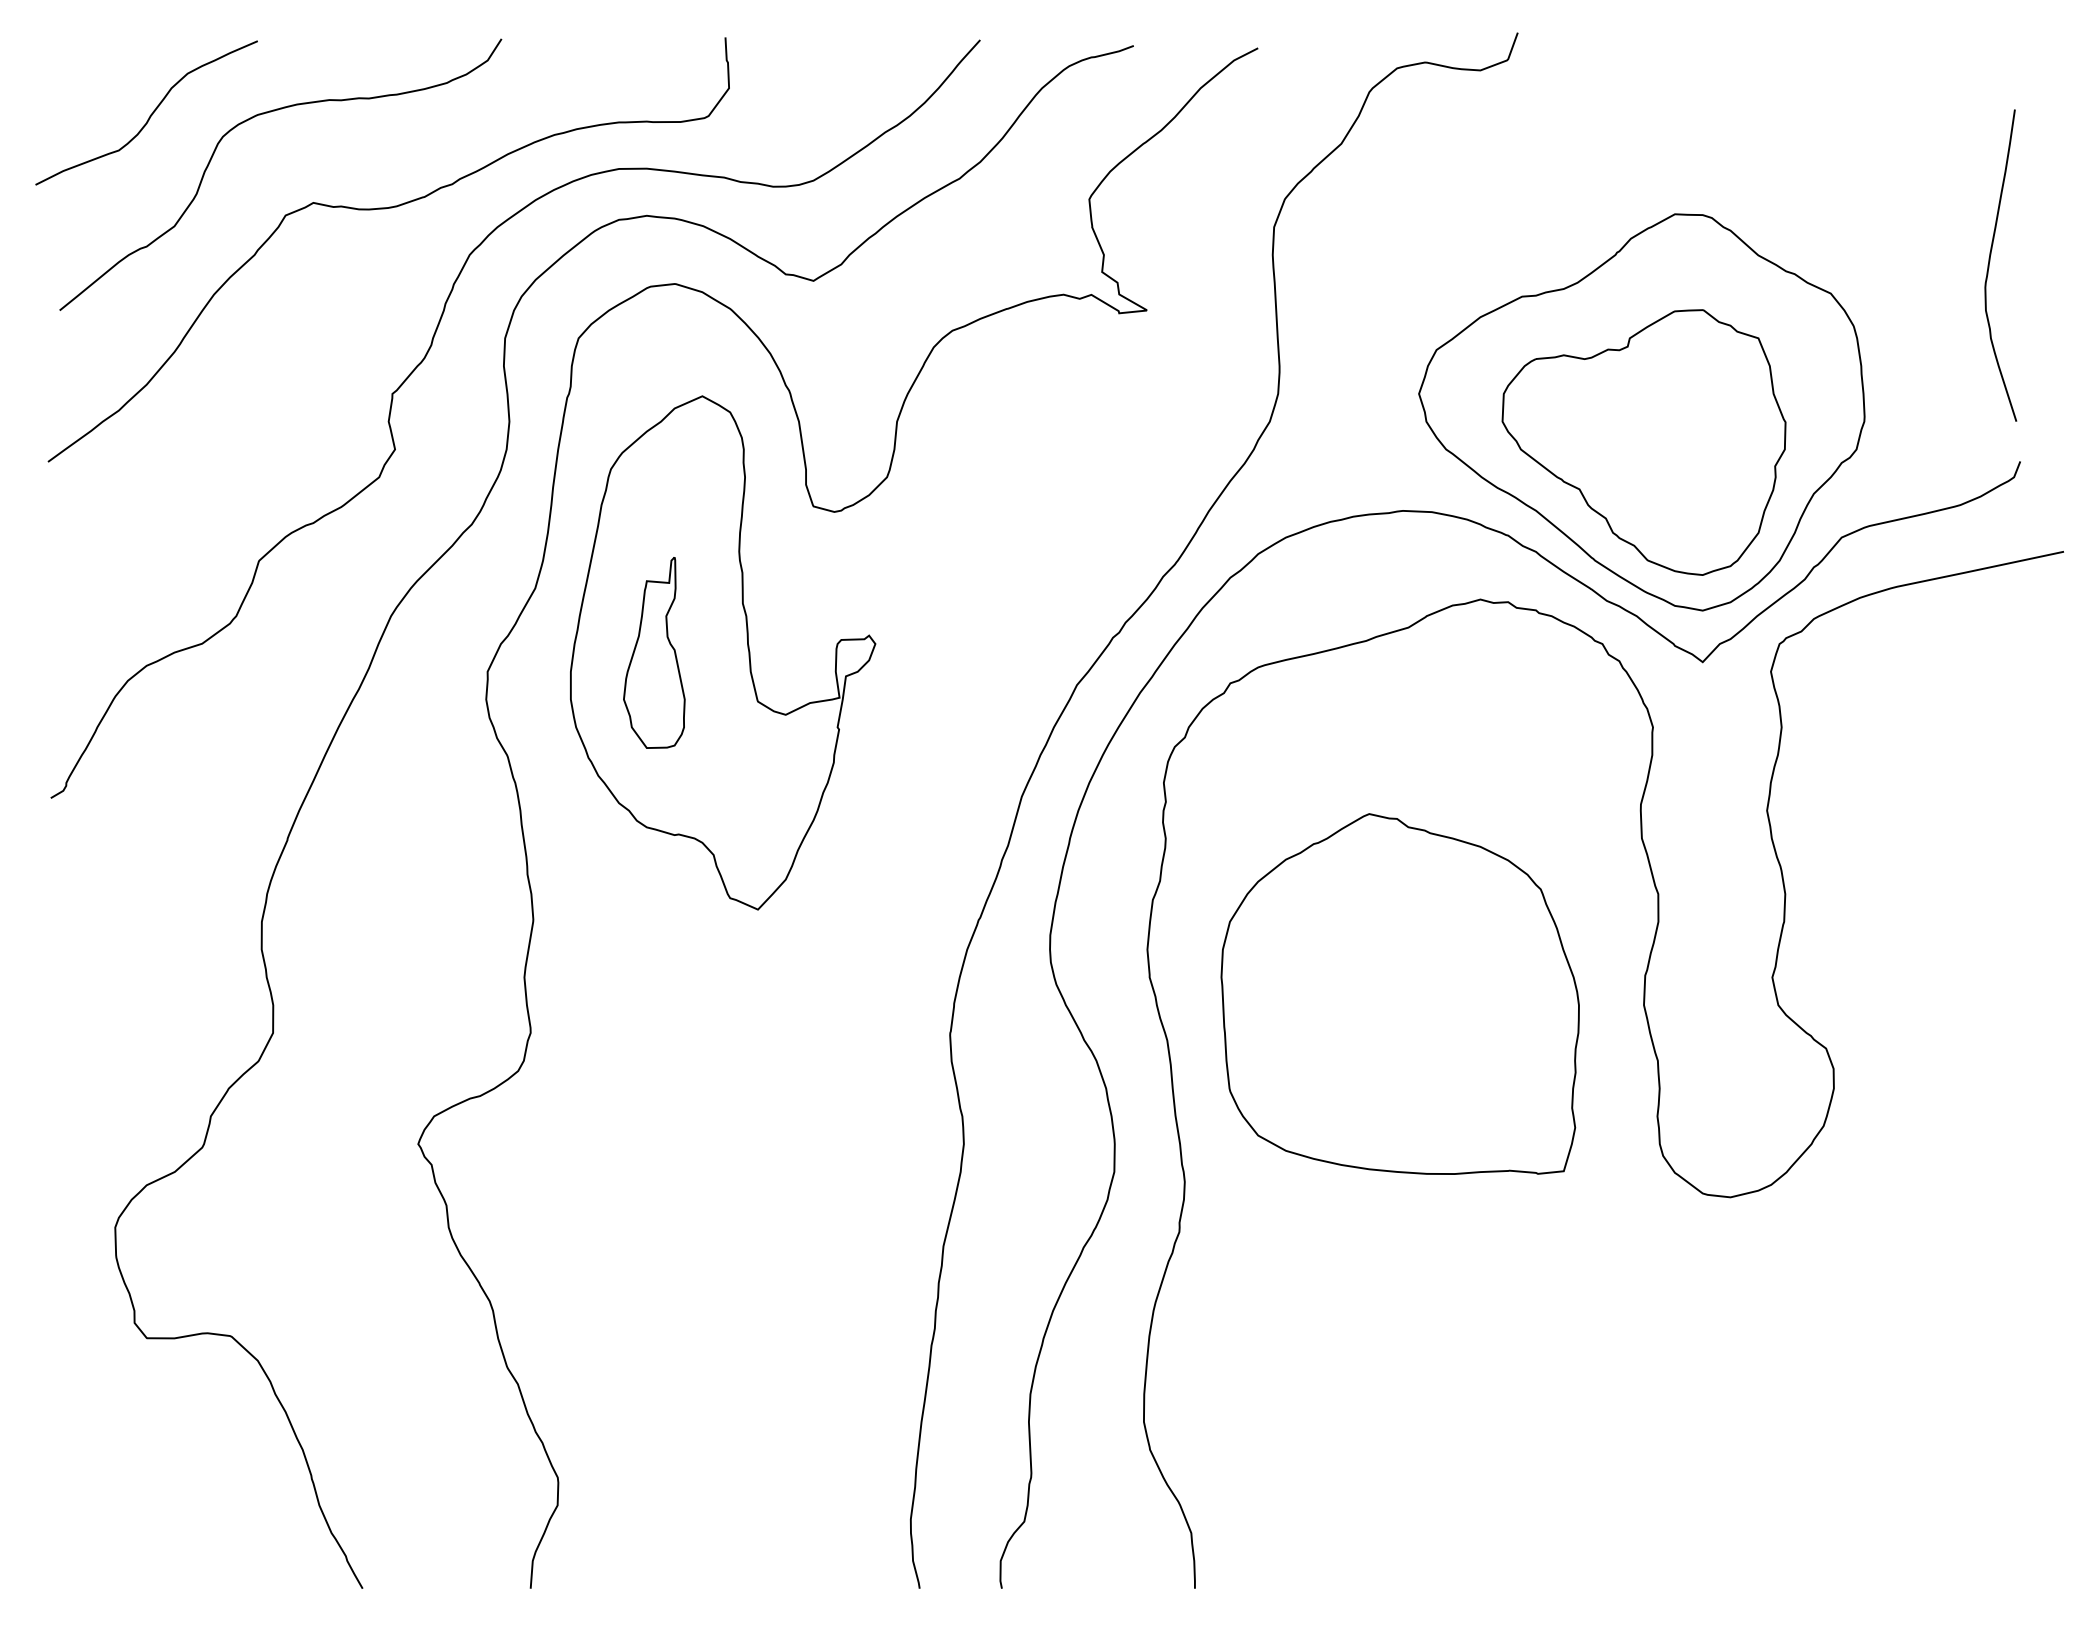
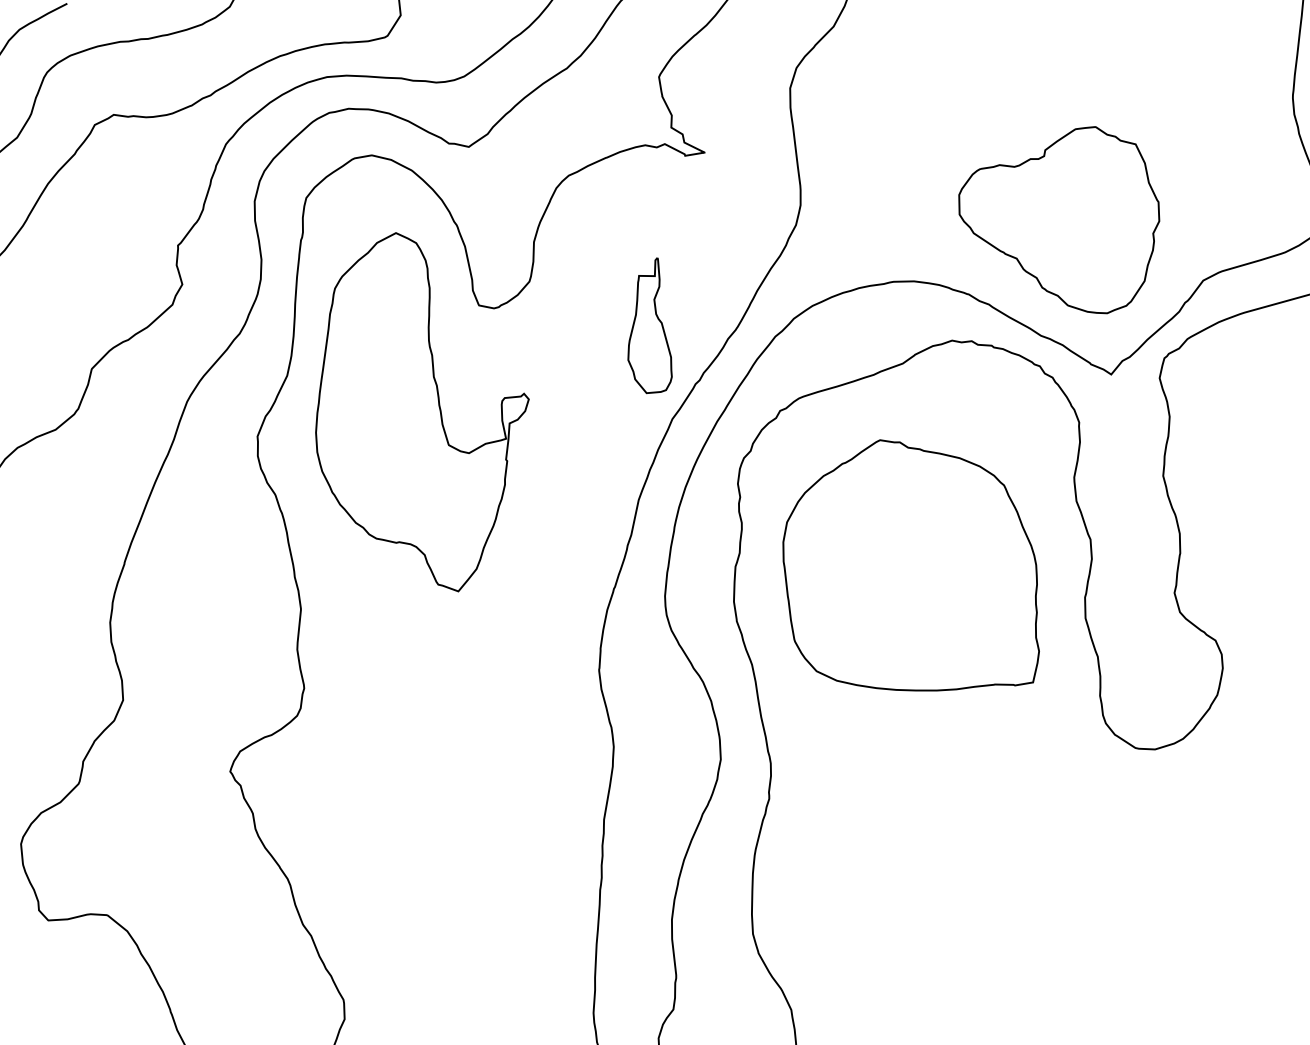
part: (1641, 412) -> (1056, 201), removed
part: (654, 652) -> (647, 325), moved
part: (1399, 993) -> (909, 564), moved

